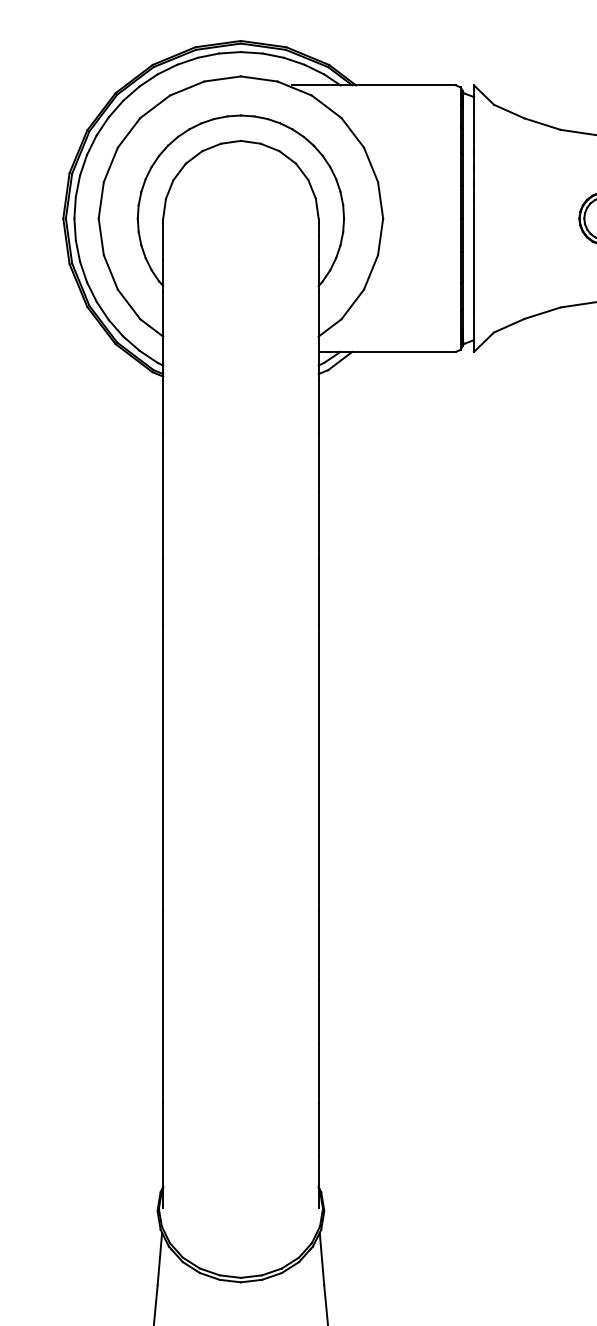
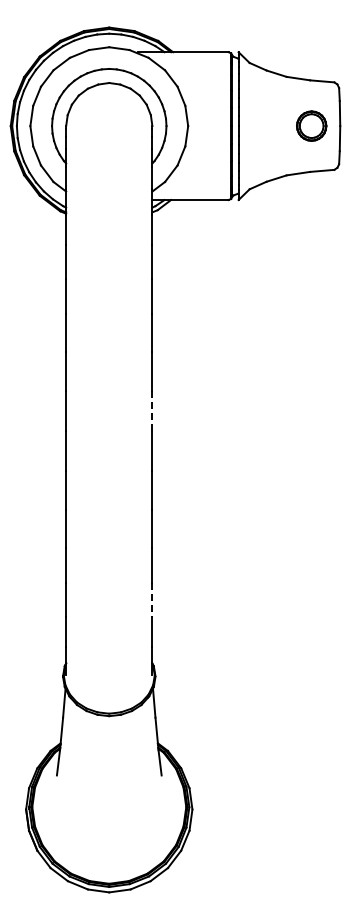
line: (318, 733) -> (152, 411), solid -> dashed
line: (318, 1073) -> (152, 600), solid -> dashed

